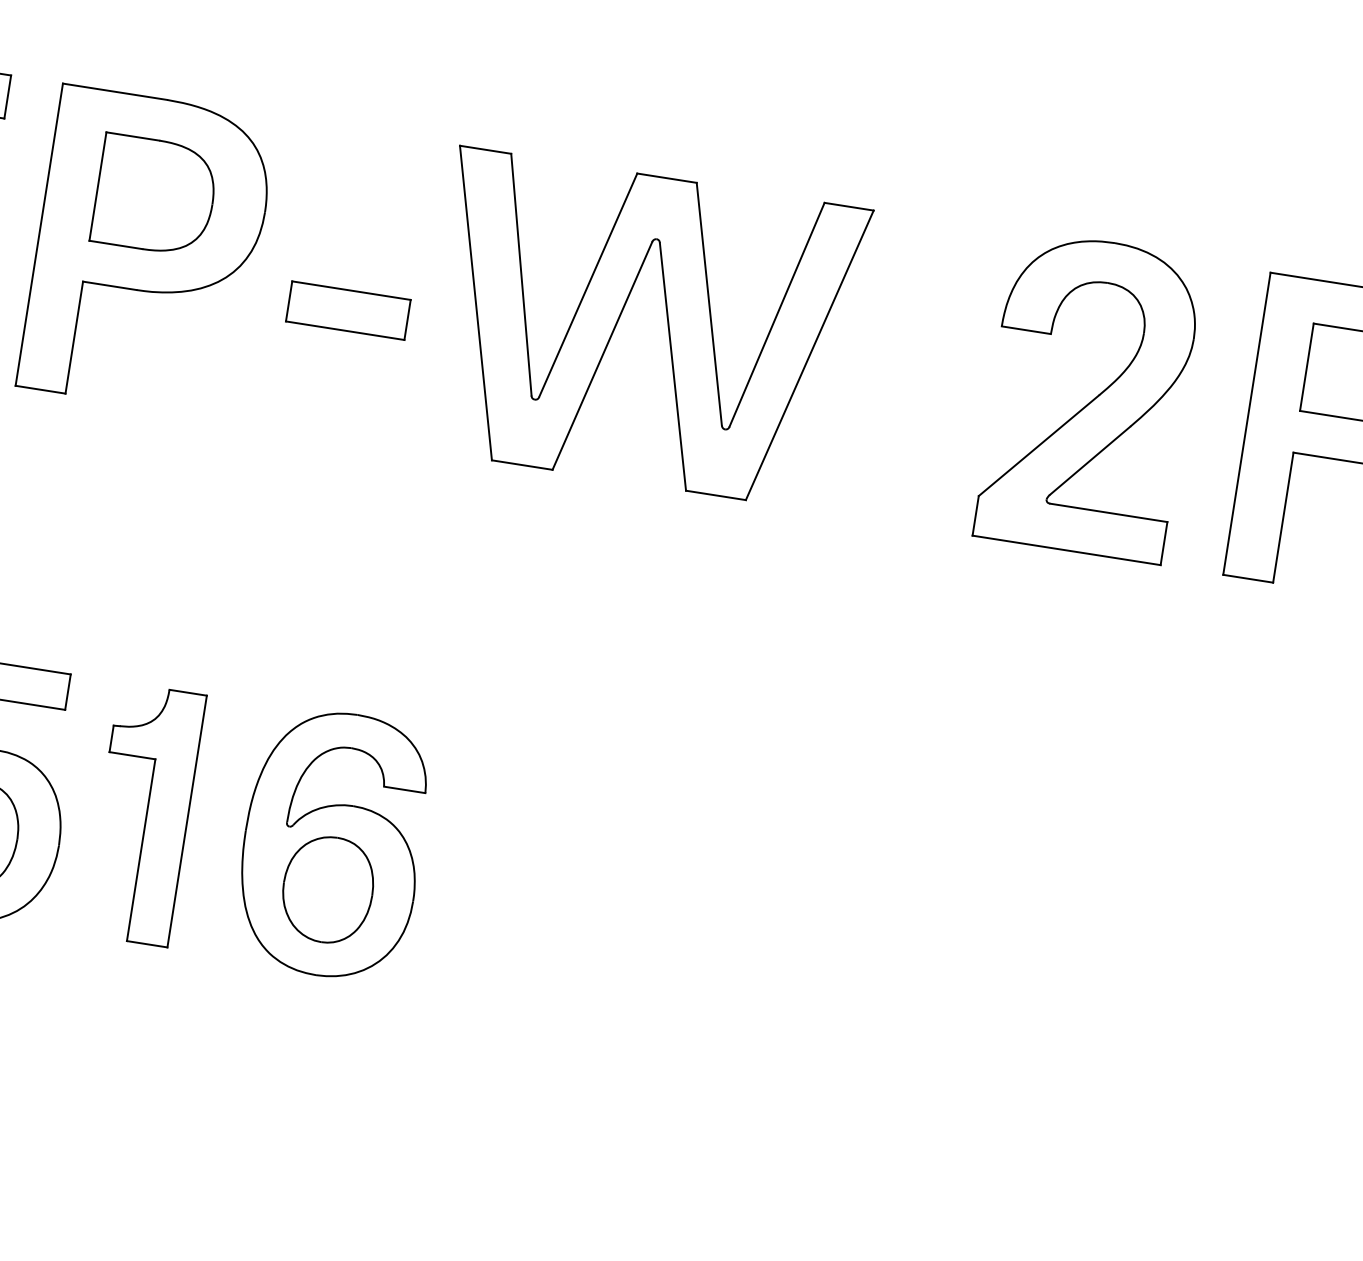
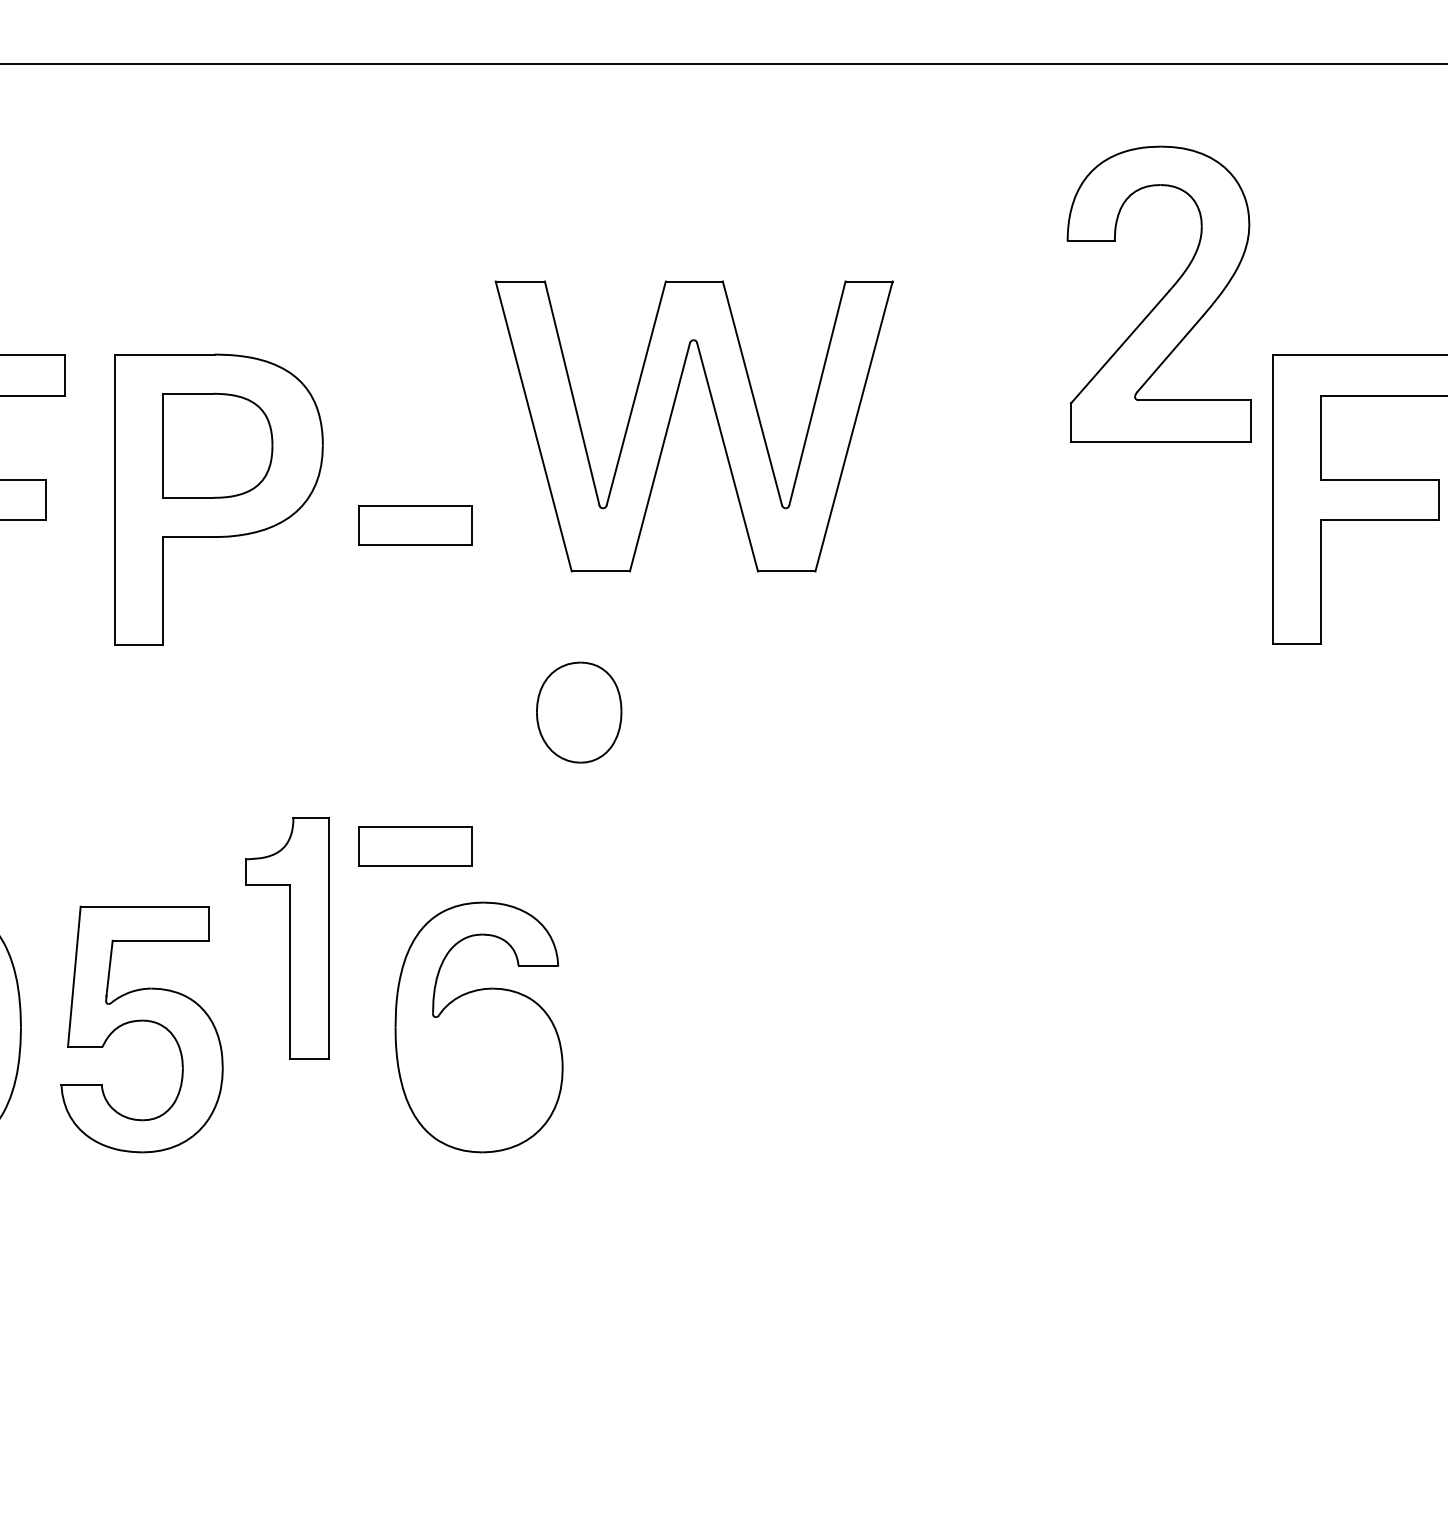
part: (620, 317) -> (671, 418), moved
part: (1087, 395) -> (1158, 293), moved
part: (296, 645) -> (415, 846), added
part: (143, 814) -> (287, 938), moved
part: (328, 889) -> (579, 712), moved

